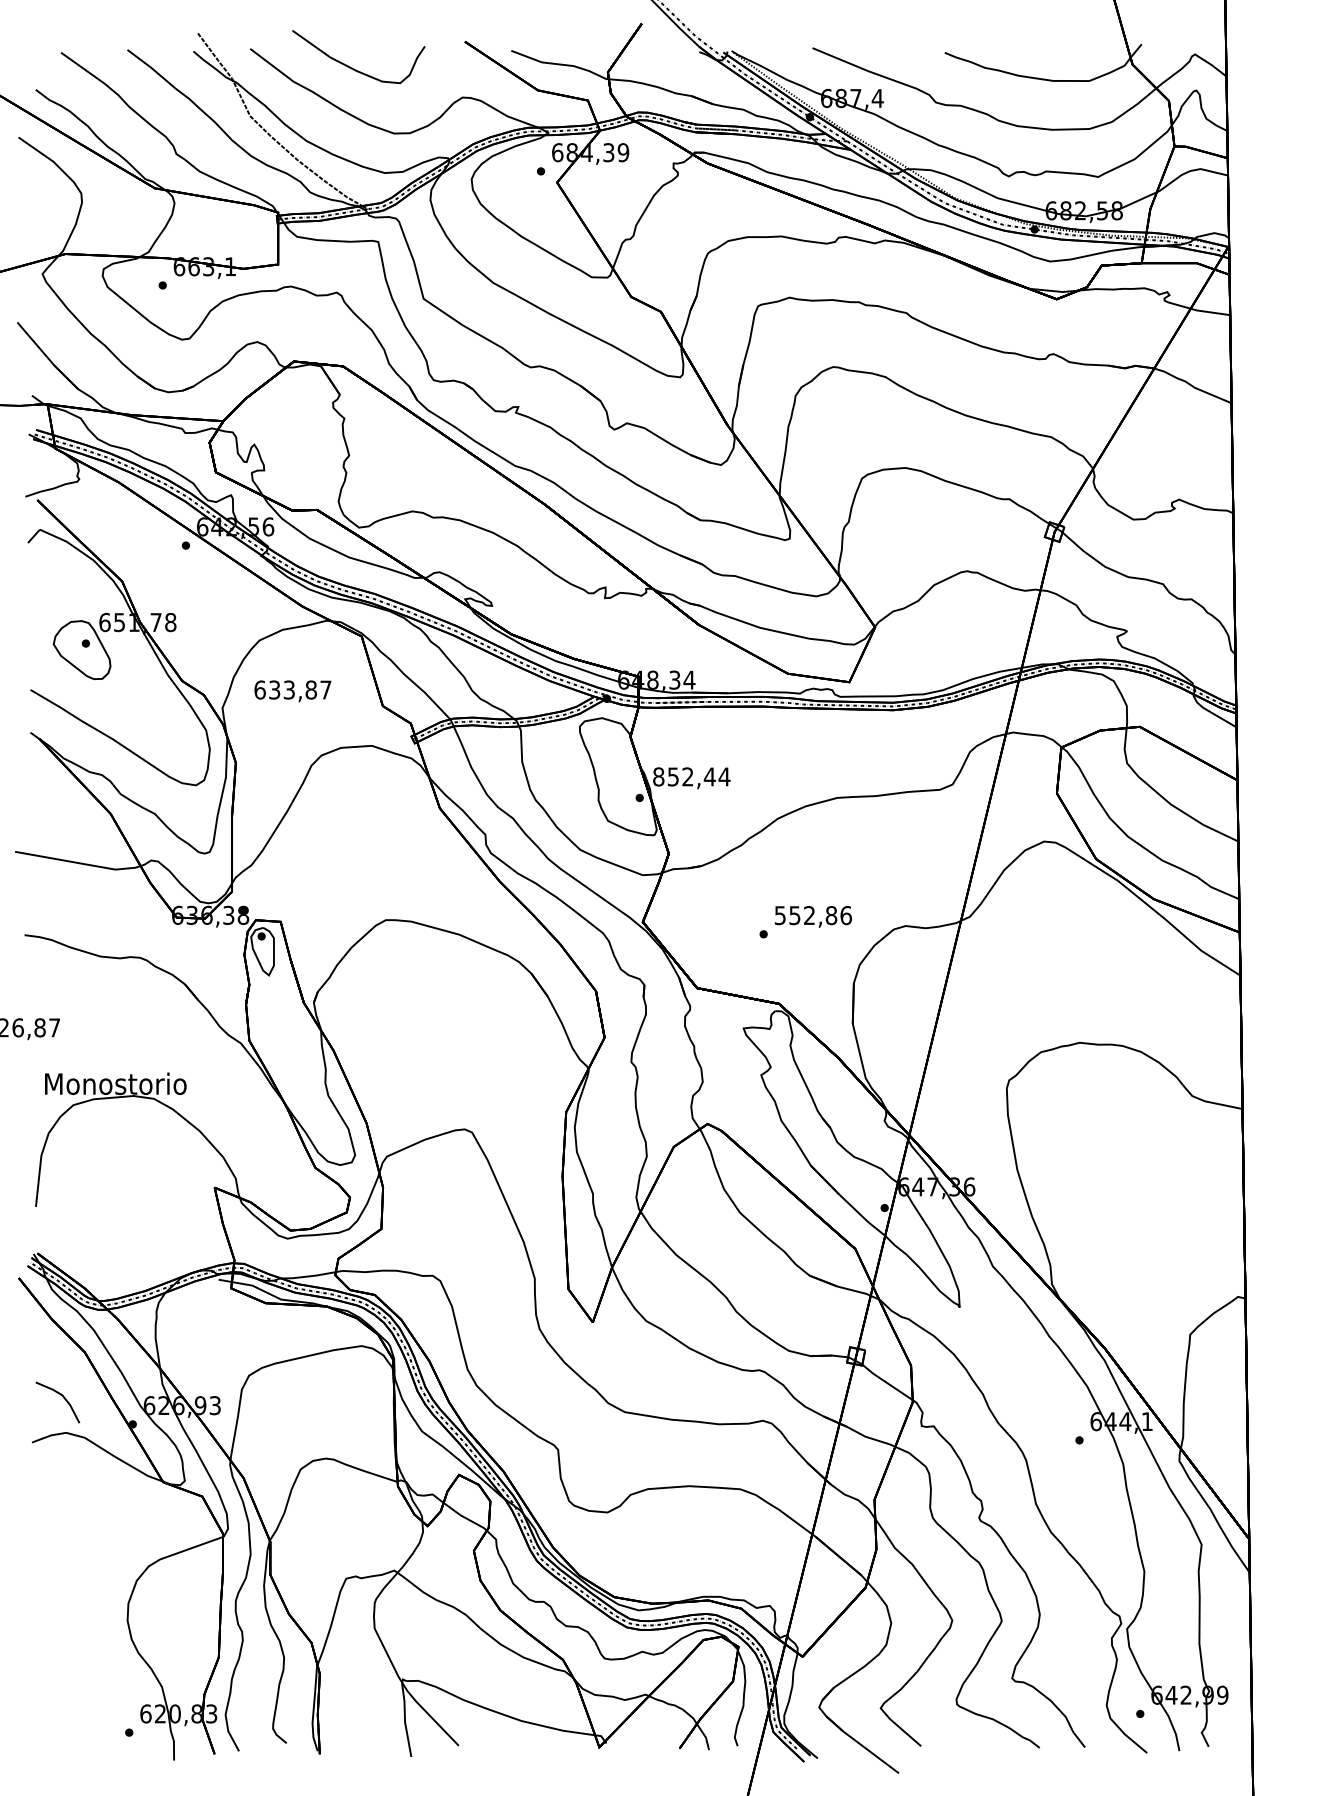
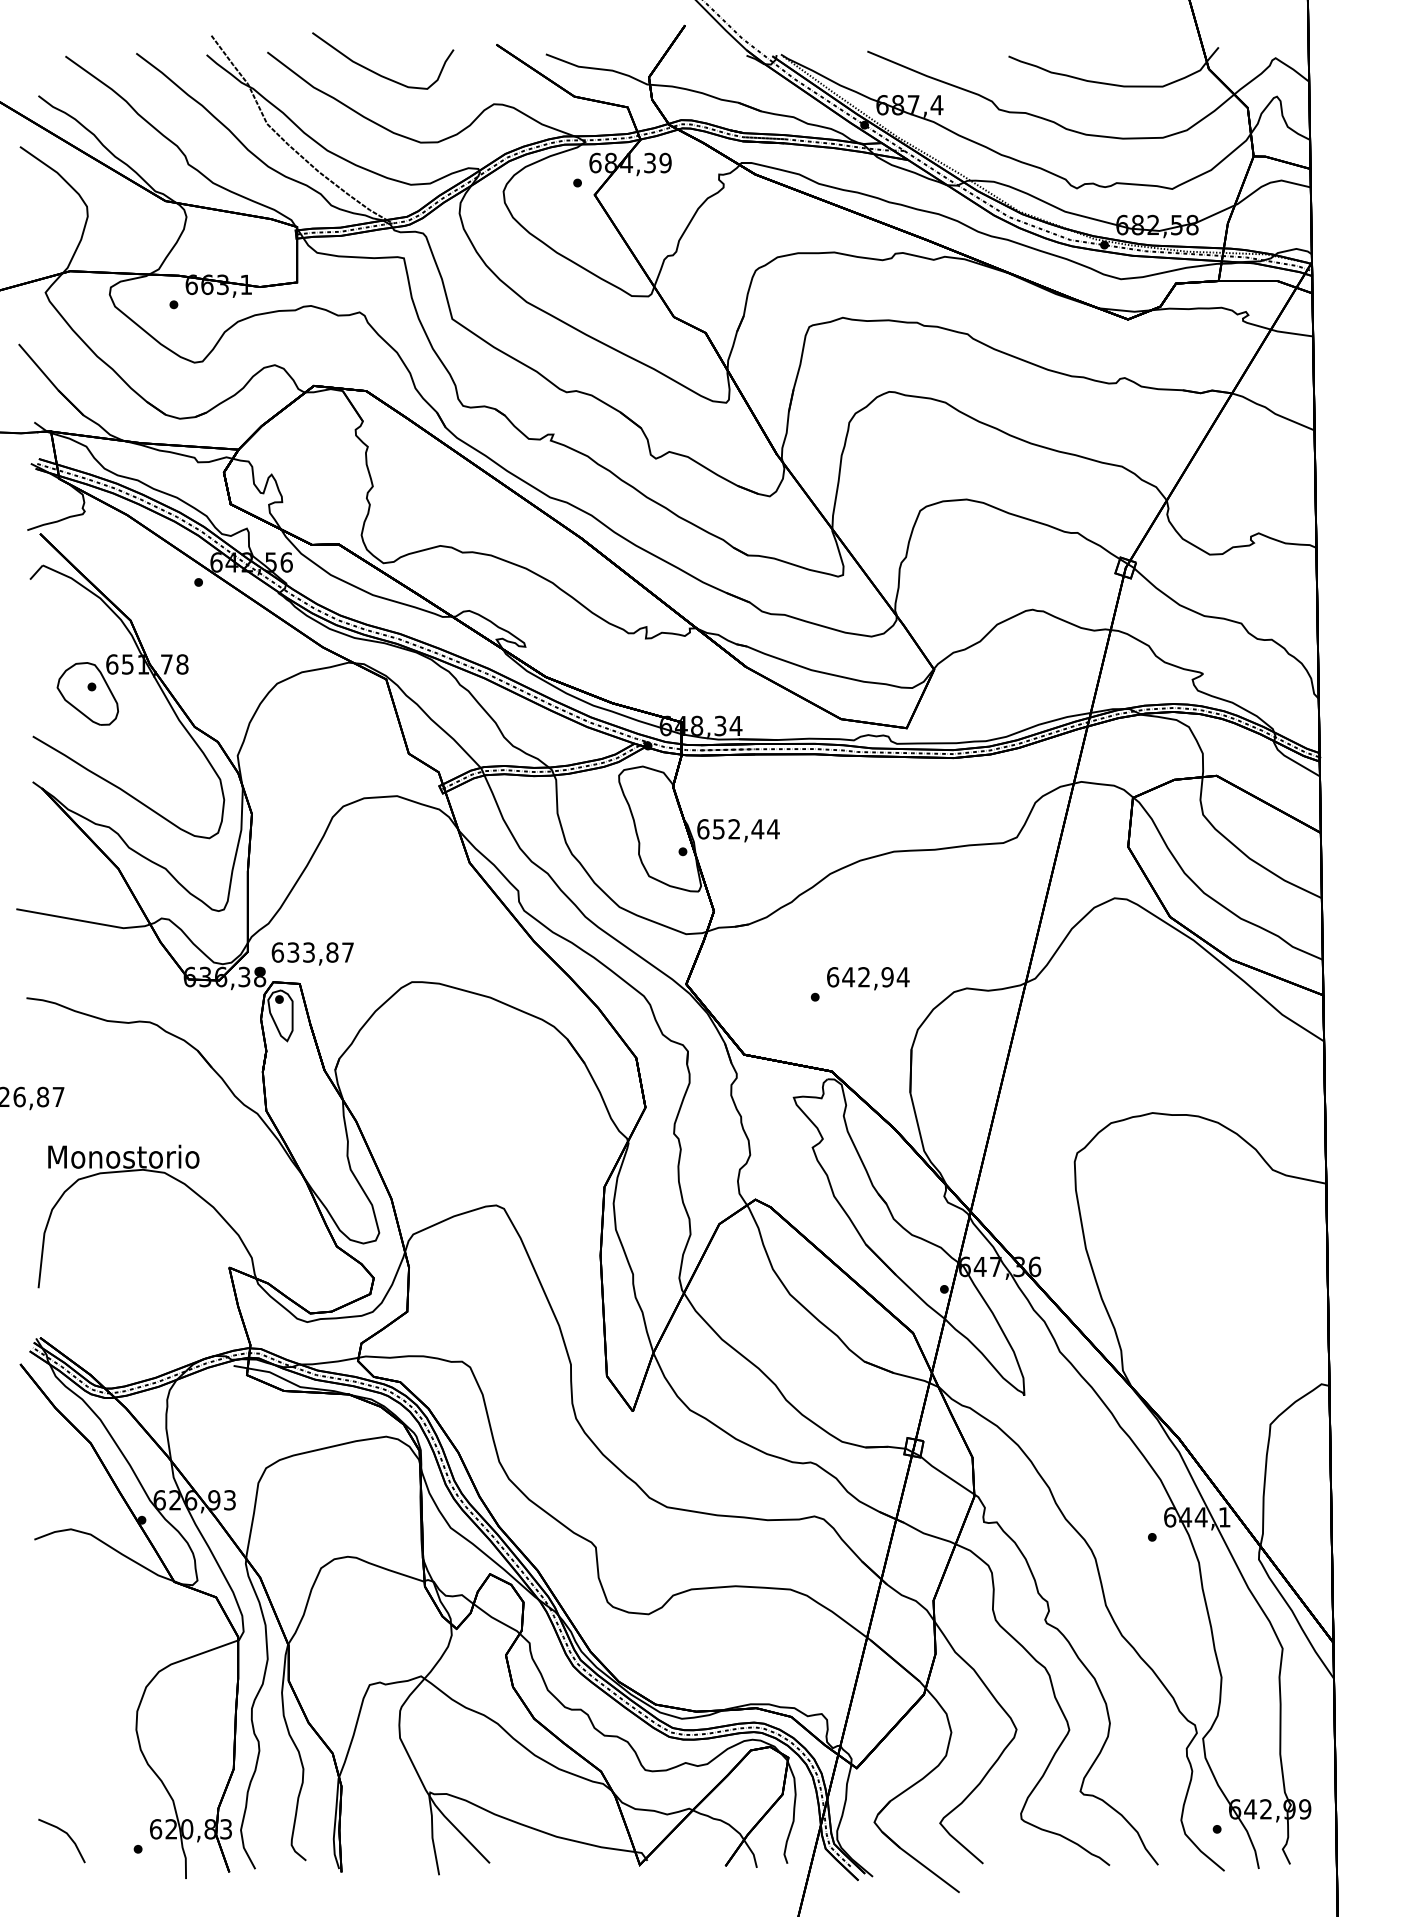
text: (292, 690) -> (312, 953), moved
text: (658, 777) -> (703, 829), 852,44 -> 652,44
text: (813, 915) -> (868, 977), 552,86 -> 642,94
line: (62, 1396) -> (66, 1834), moved

